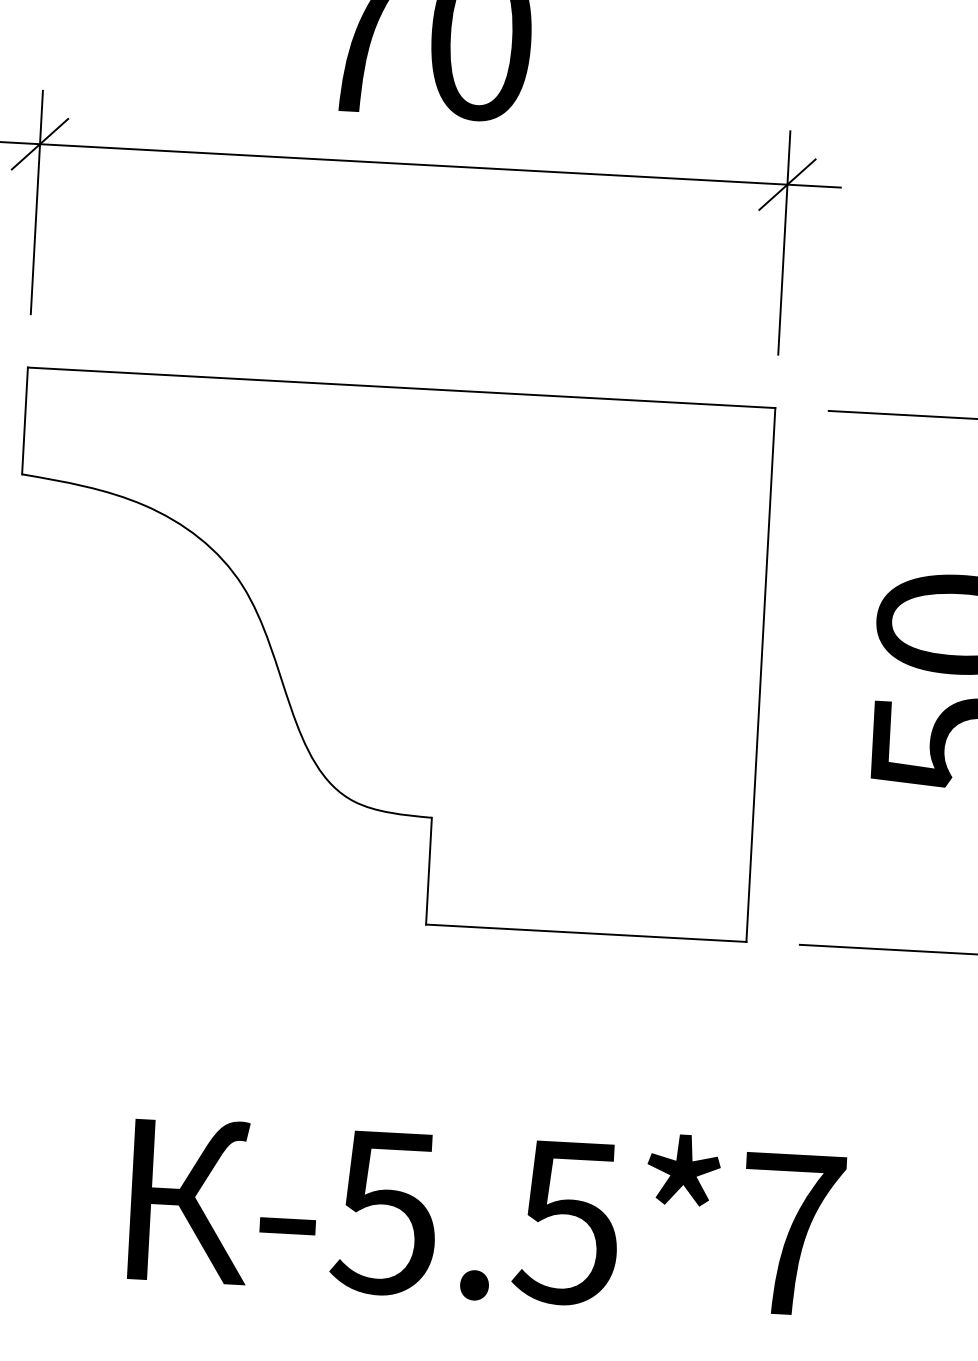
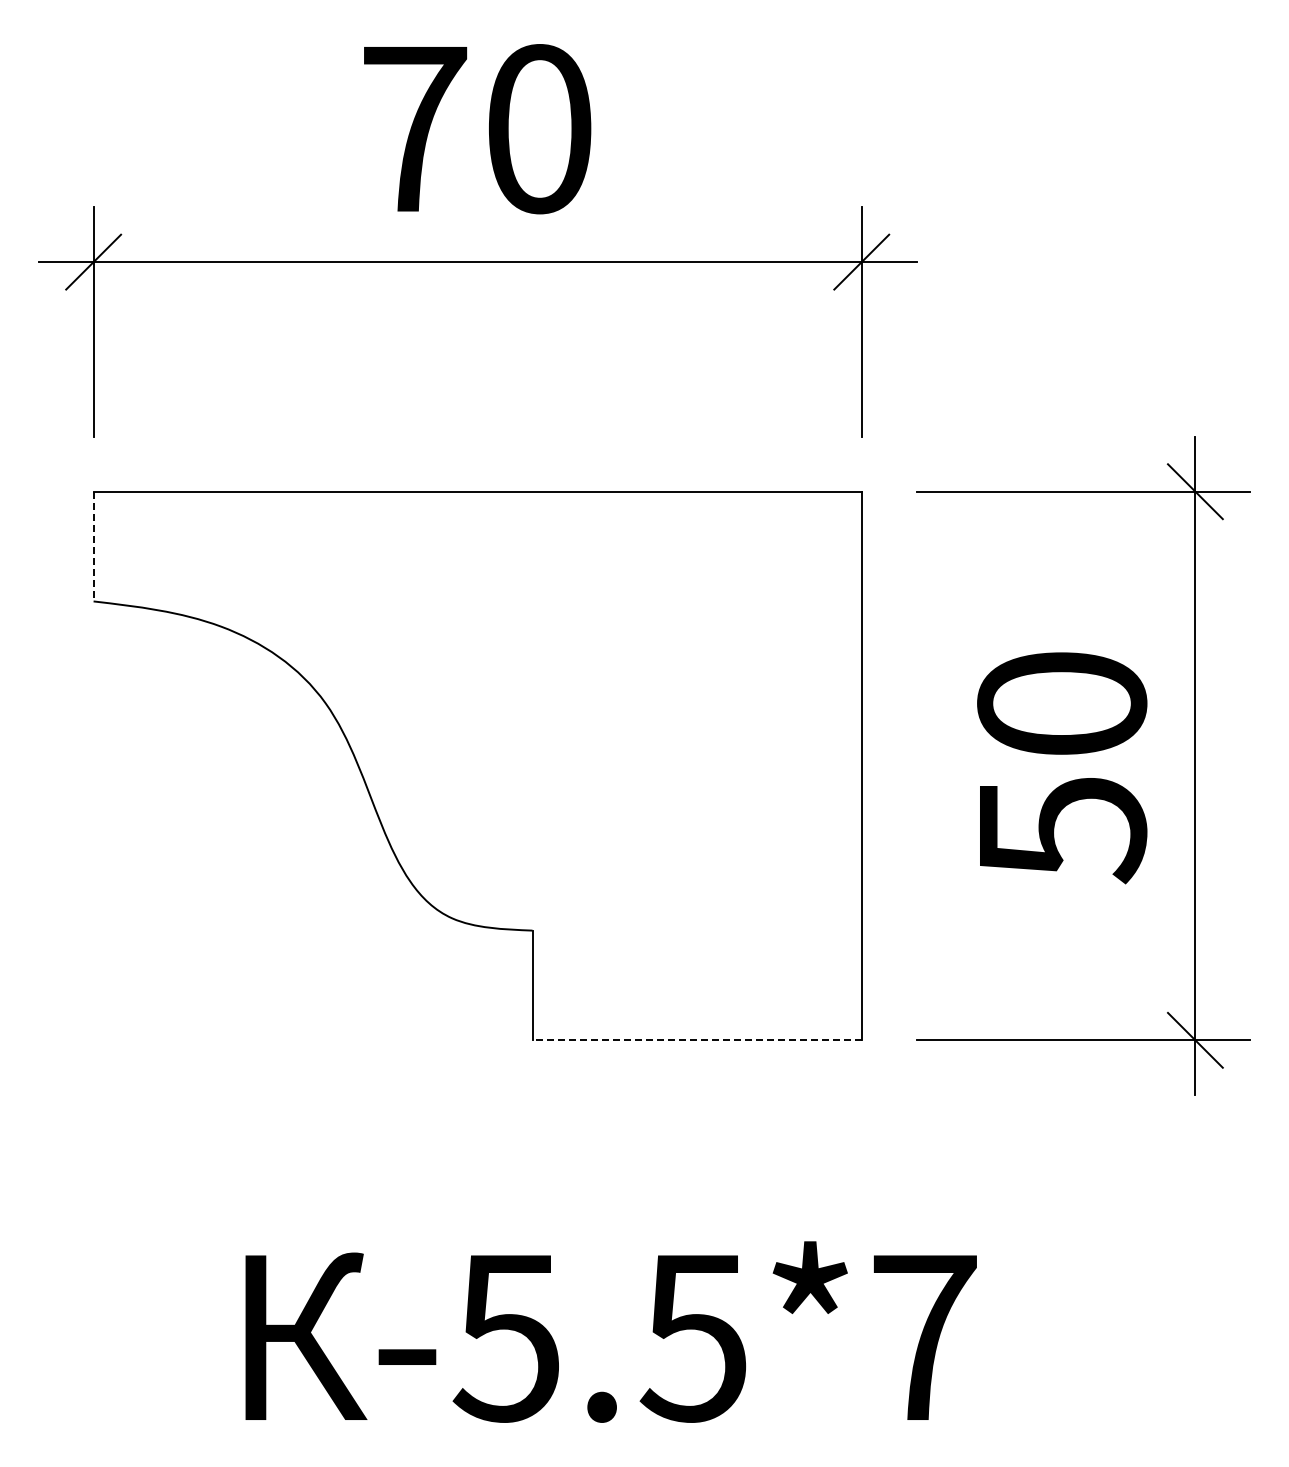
line: (24, 420) -> (93, 546), solid -> dashed
line: (586, 933) -> (697, 1040), solid -> dashed

